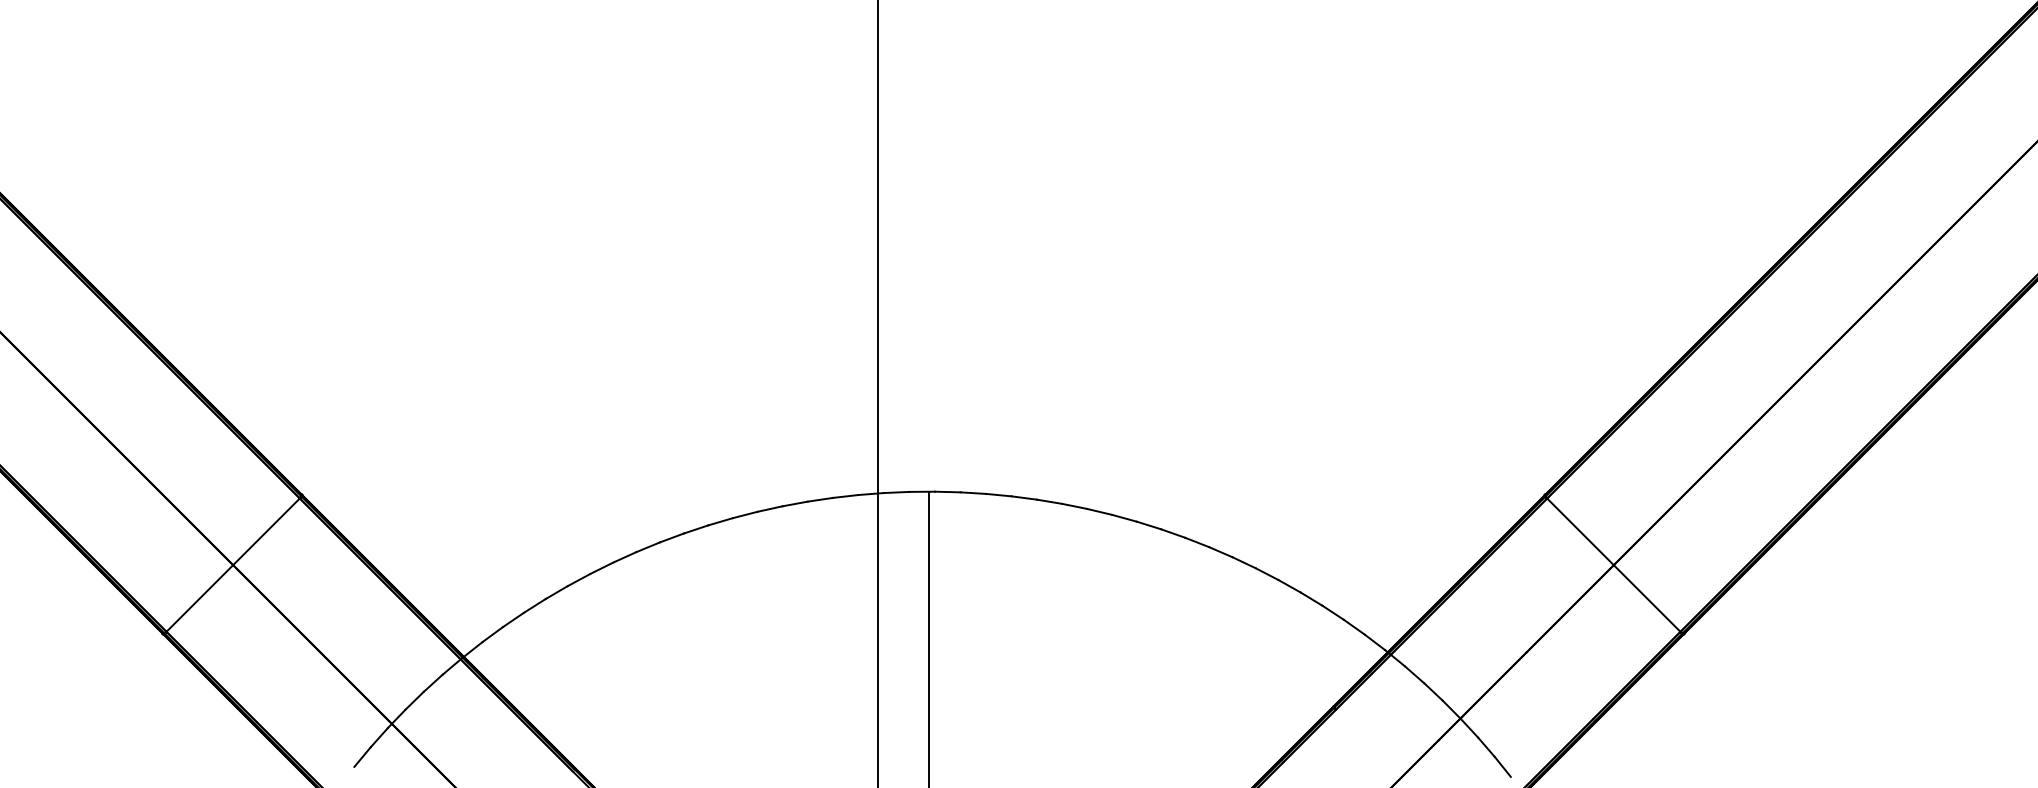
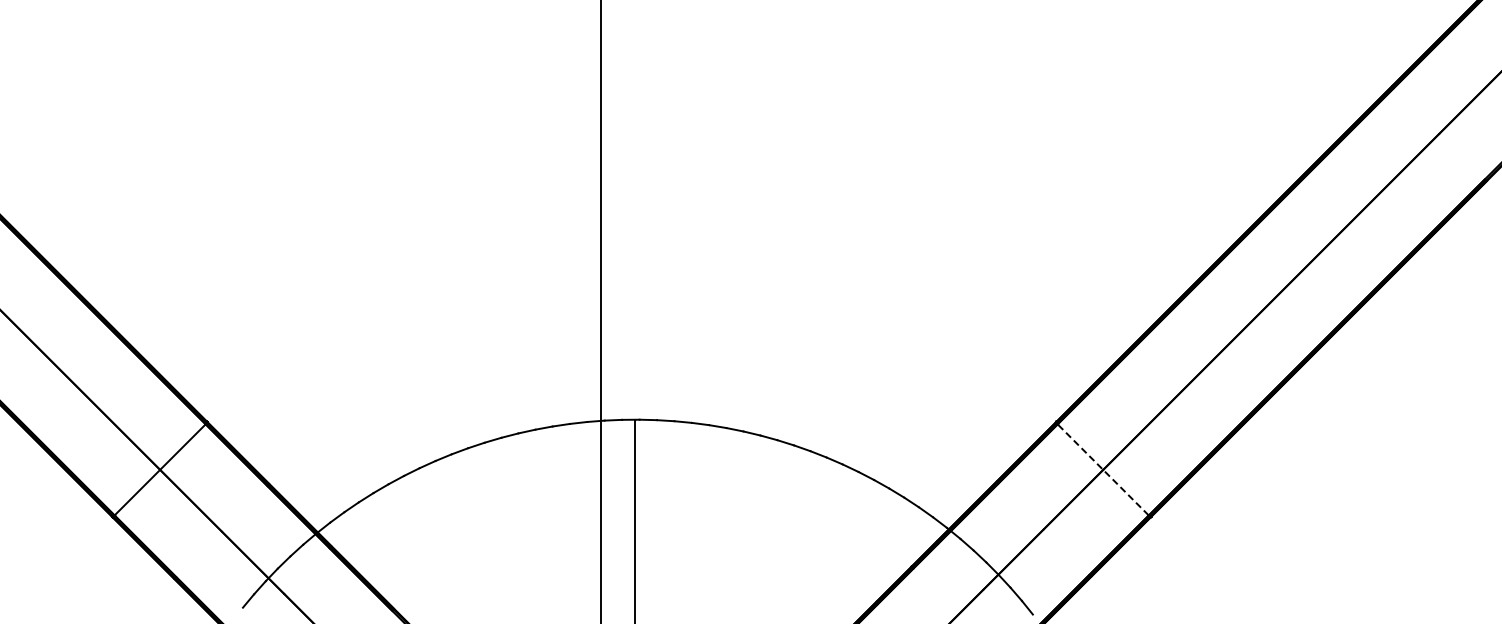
line: (1612, 564) -> (1102, 469), solid -> dashed

